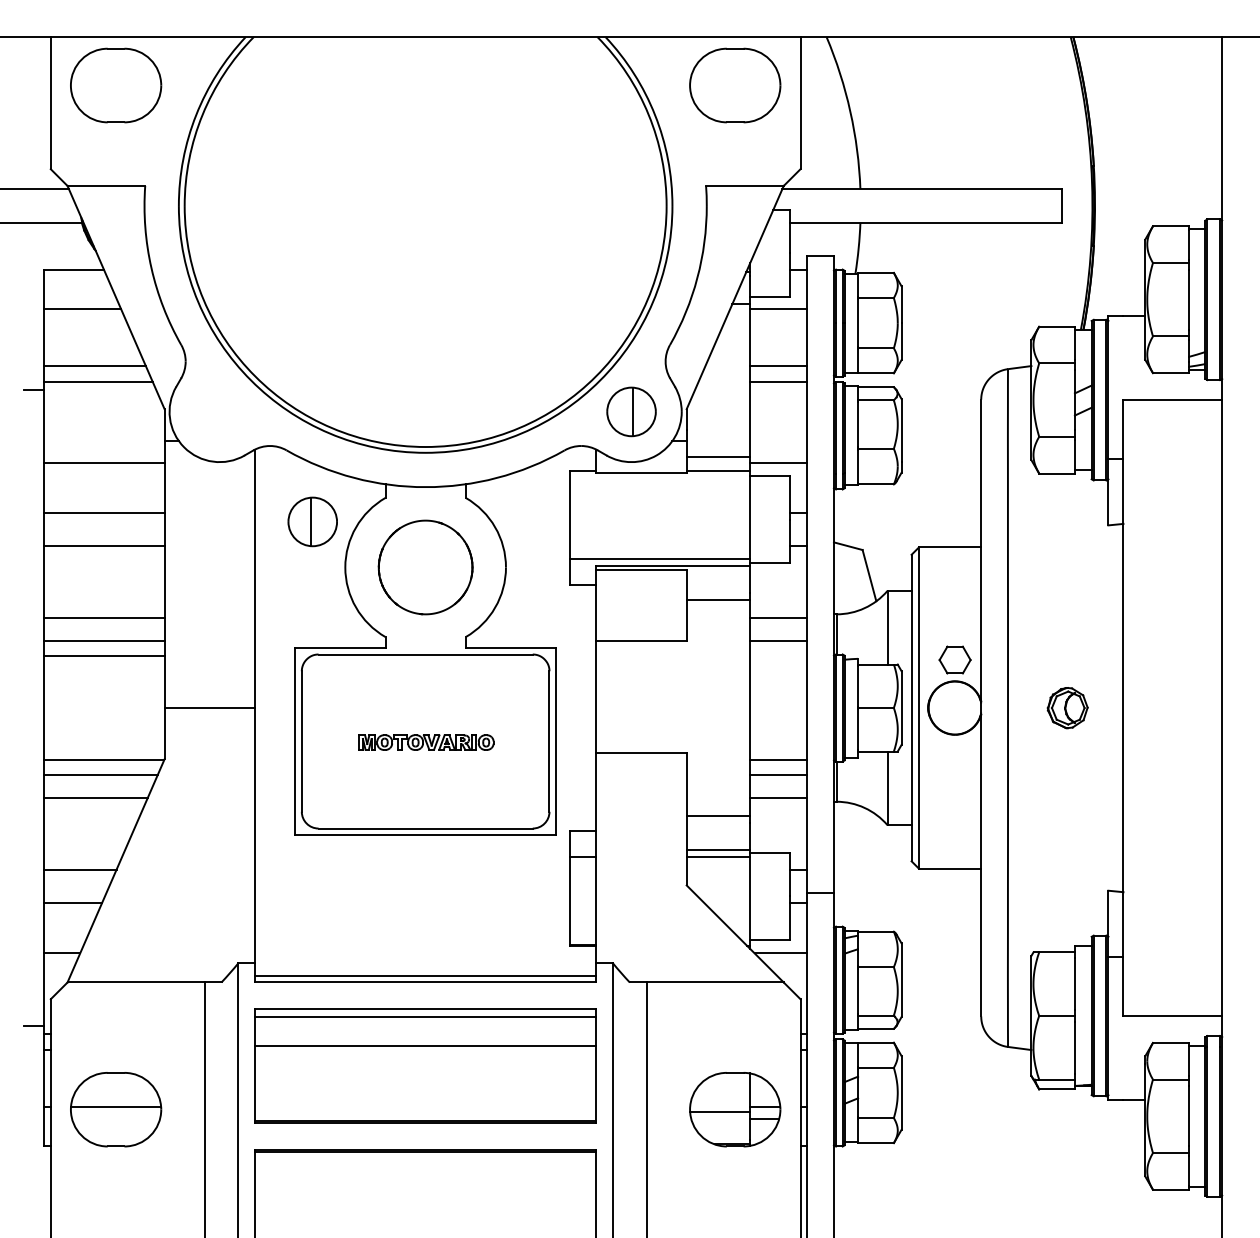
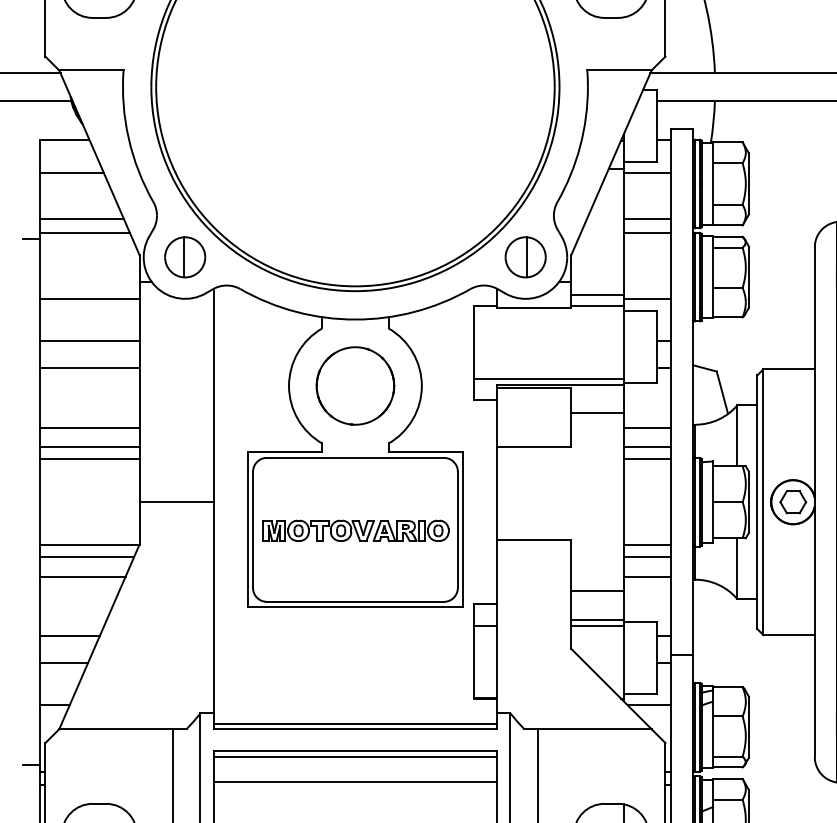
part: (312, 521) -> (184, 257), moved
line: (778, 656) -> (647, 459), added
part: (954, 659) -> (792, 501), moved
part: (426, 742) -> (356, 530), size x1.67

